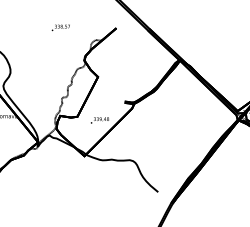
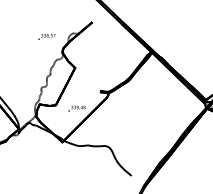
text: (60, 27) -> (46, 36), moved

